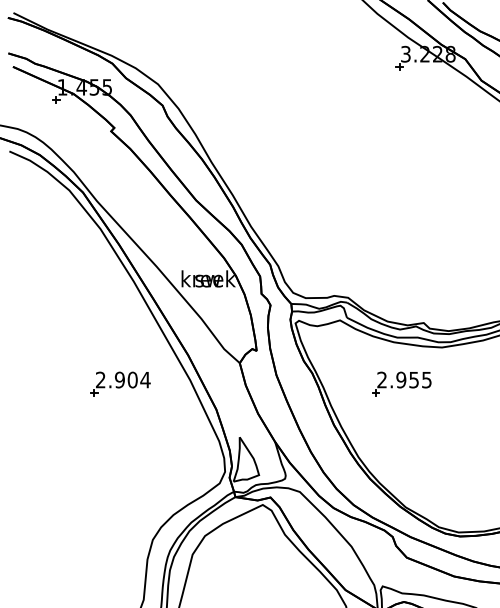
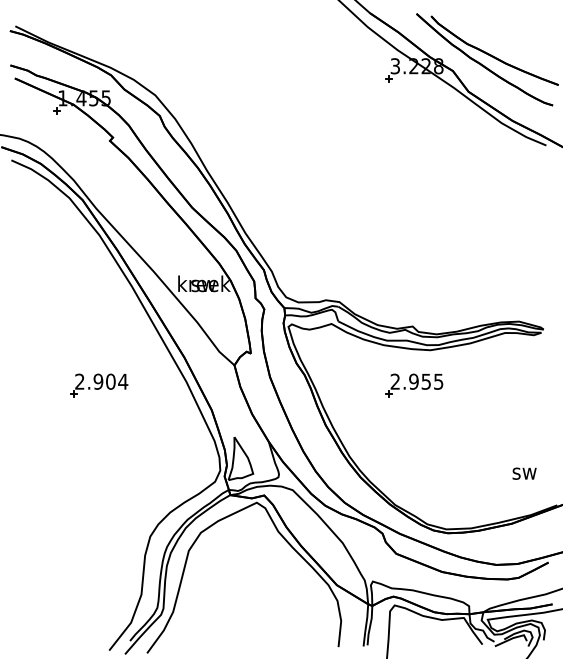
part: (121, 383) -> (99, 385), moved
part: (401, 383) -> (414, 385), moved

